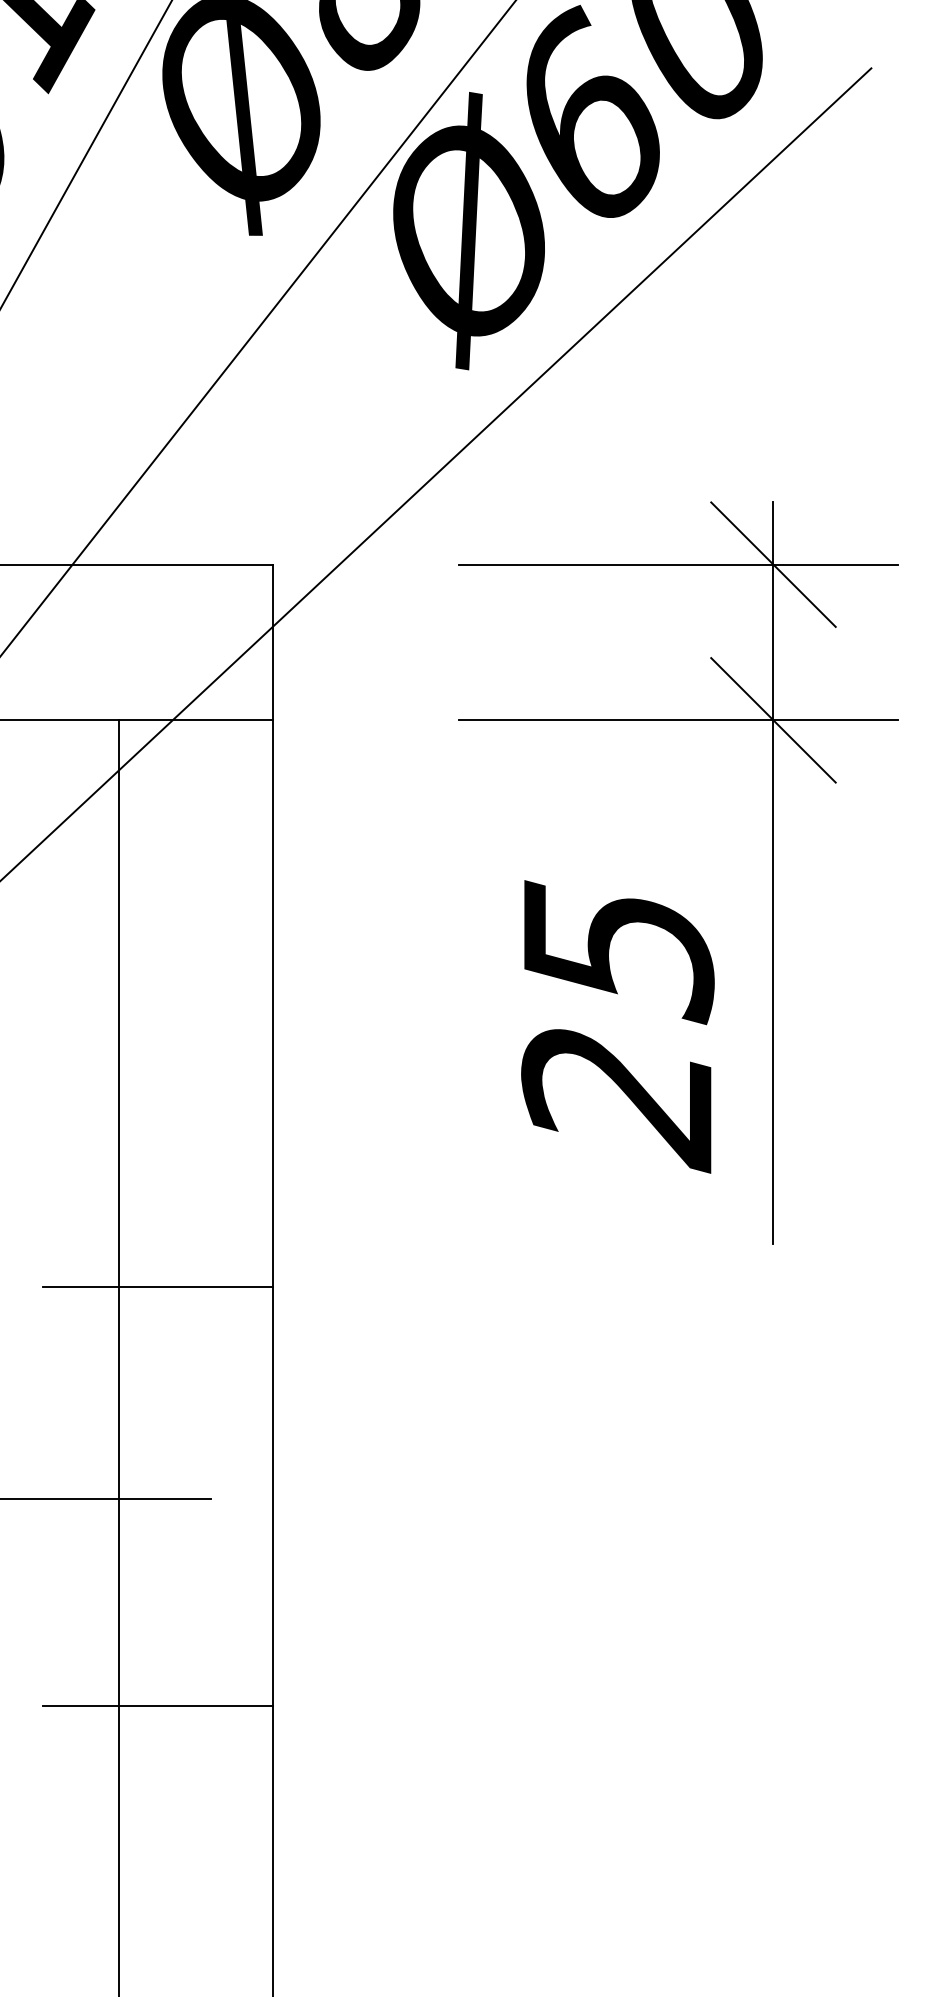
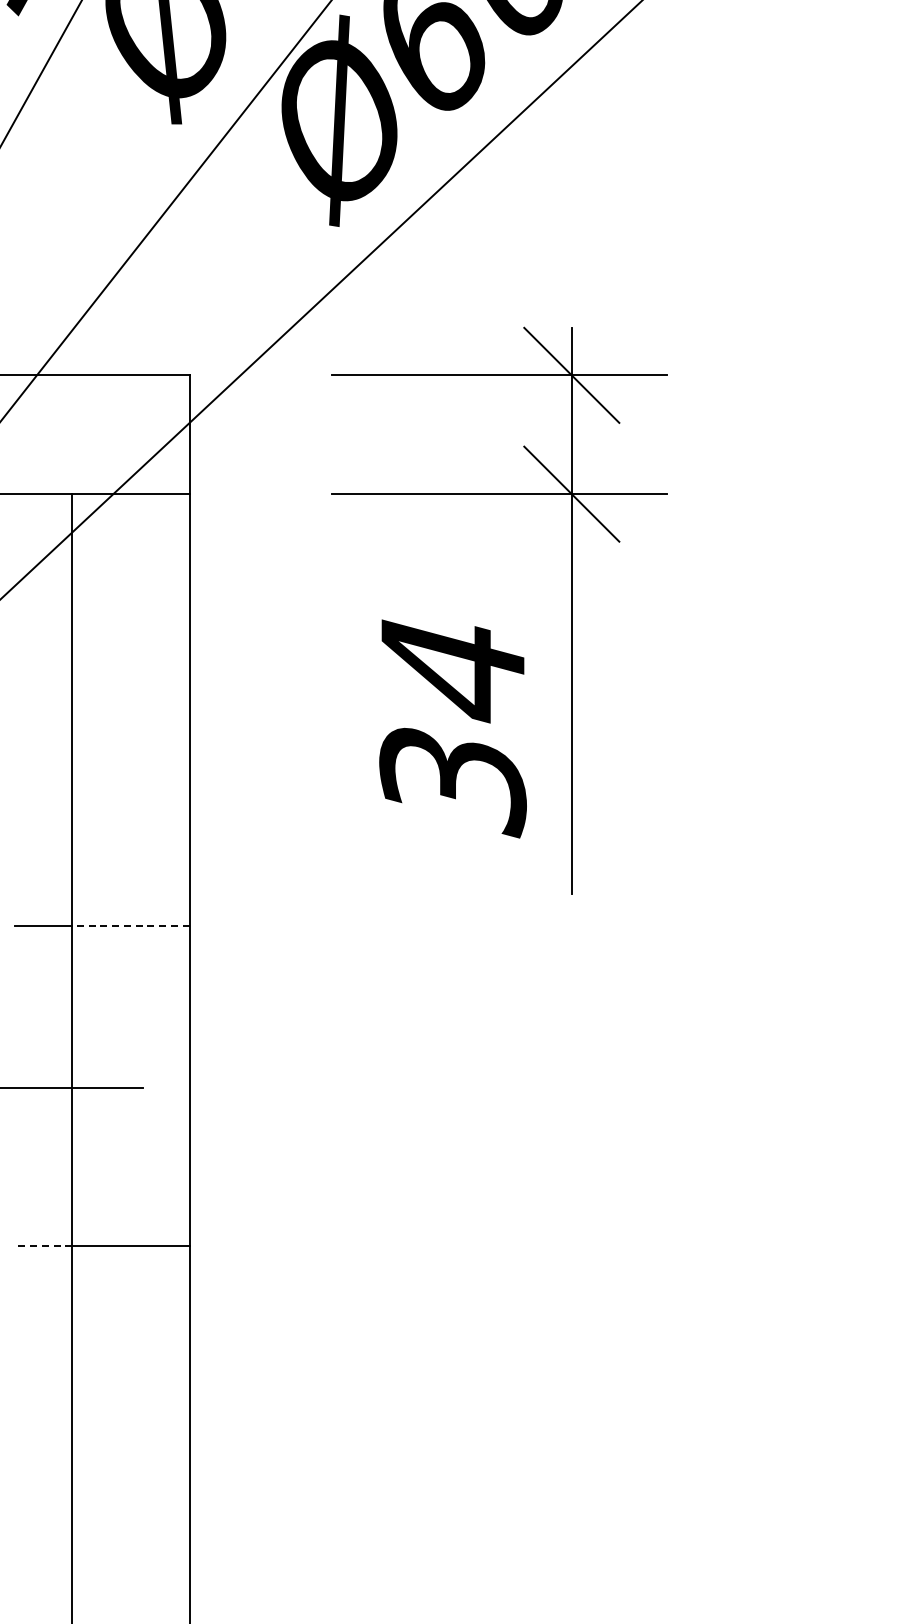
text: (617, 1027) -> (452, 728), 25 -> 34
line: (196, 1286) -> (131, 926), solid -> dashed
line: (81, 1706) -> (43, 1246), solid -> dashed

